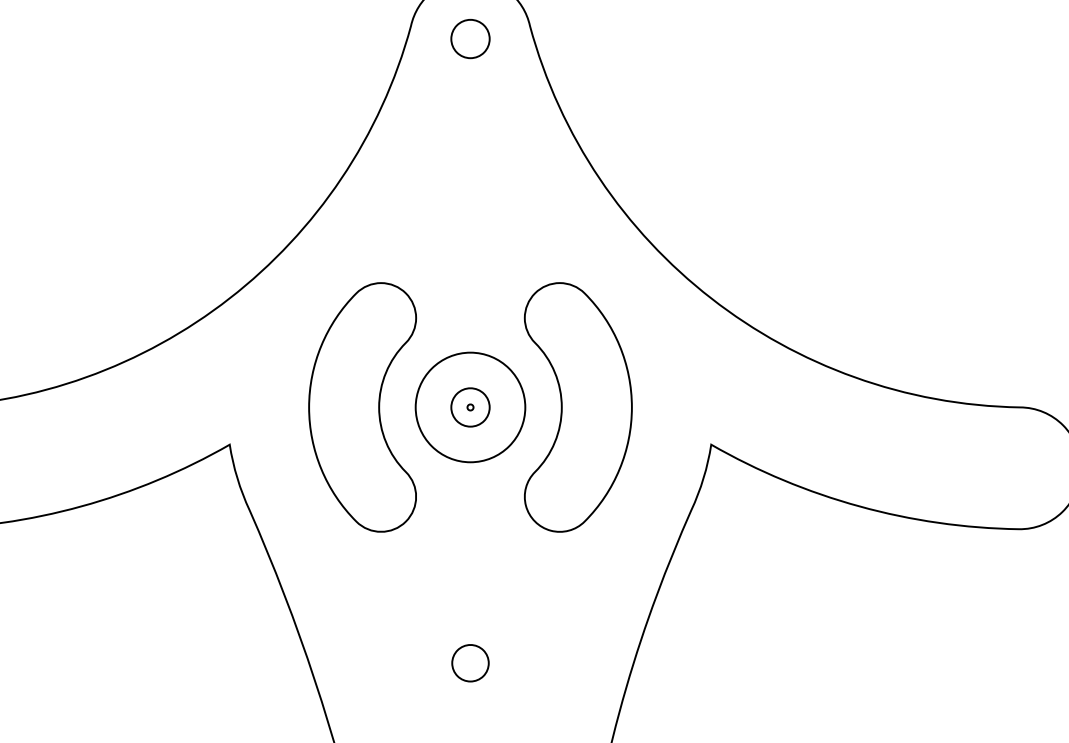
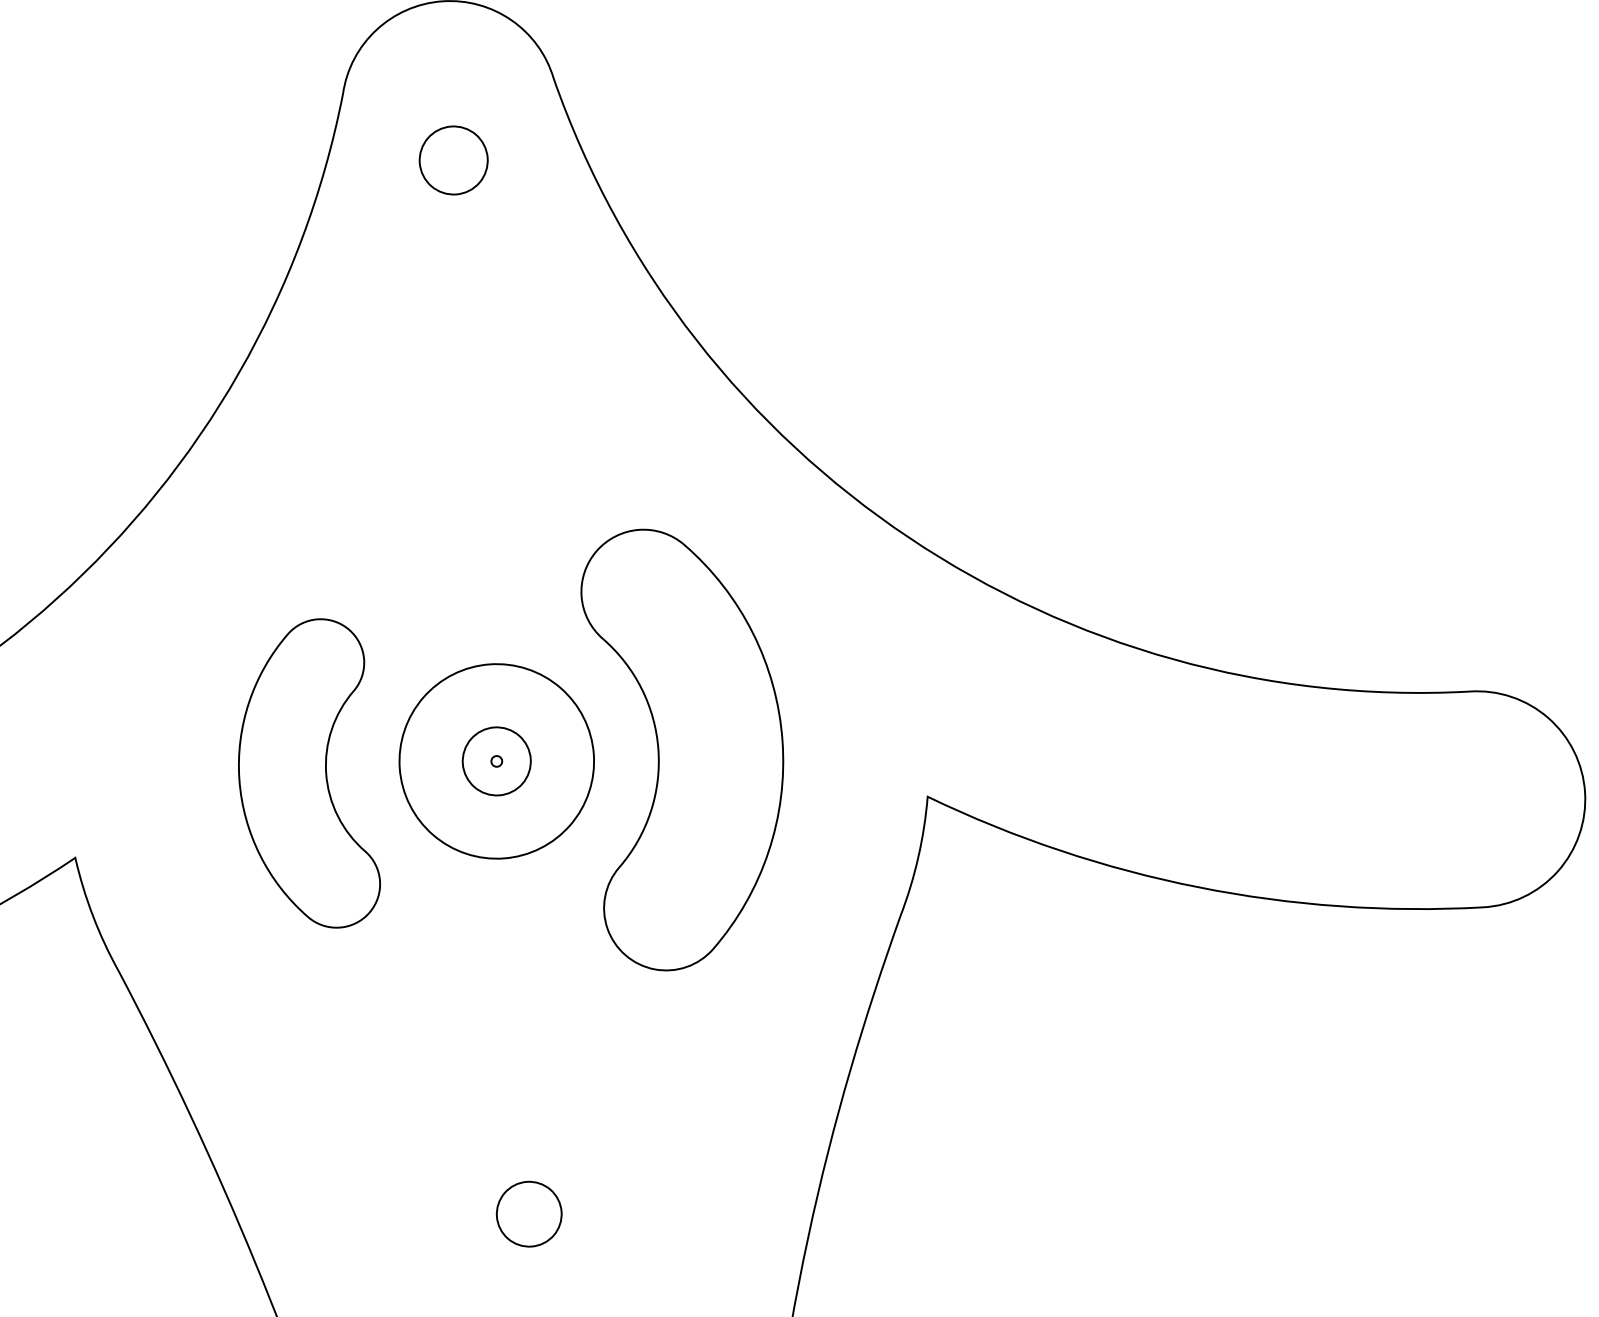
part: (470, 39) -> (453, 161), moved
part: (362, 407) -> (305, 775), size x0.7

